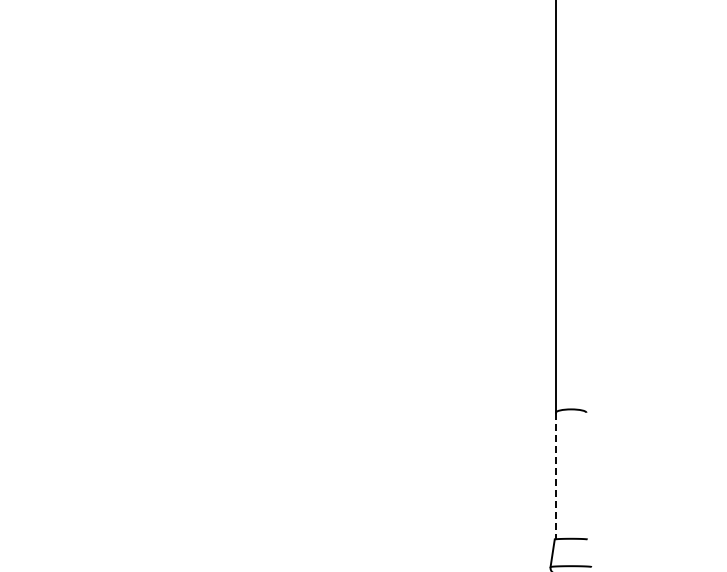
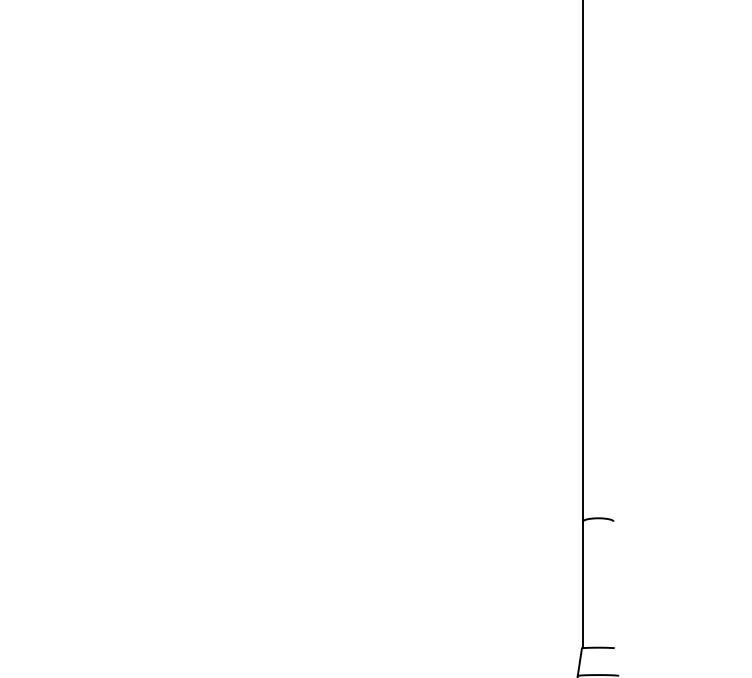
line: (556, 476) -> (583, 585), dashed -> solid

